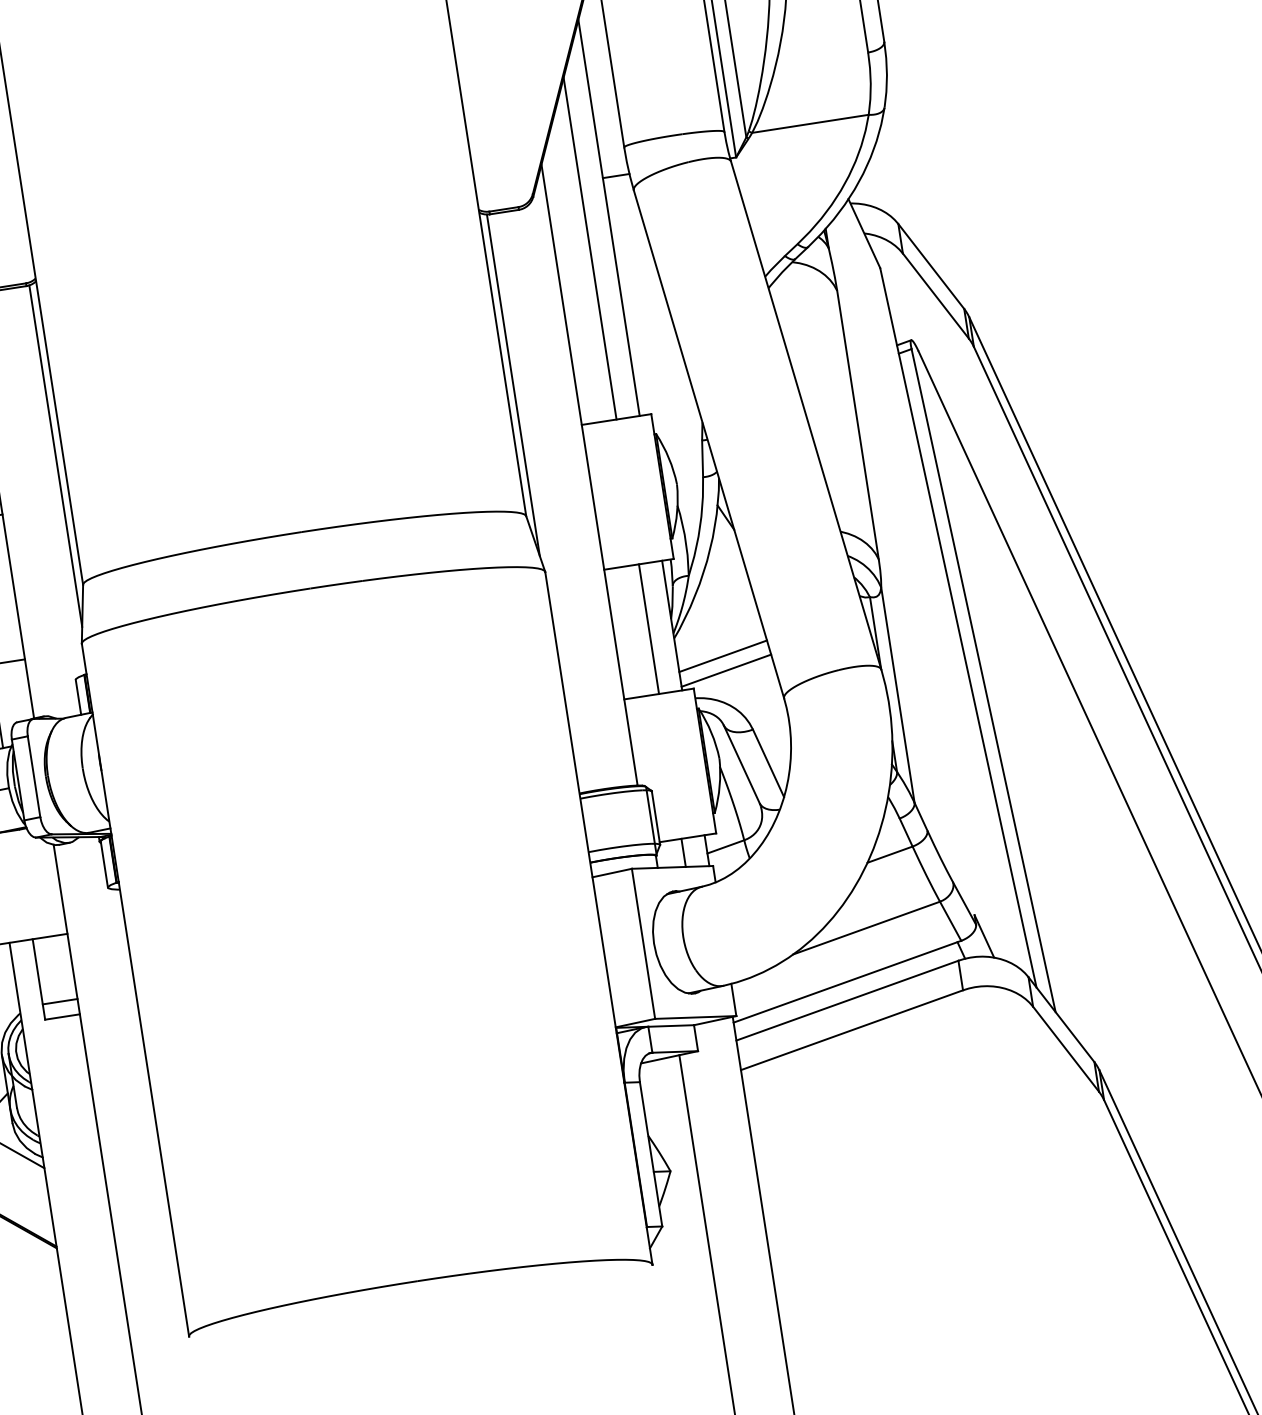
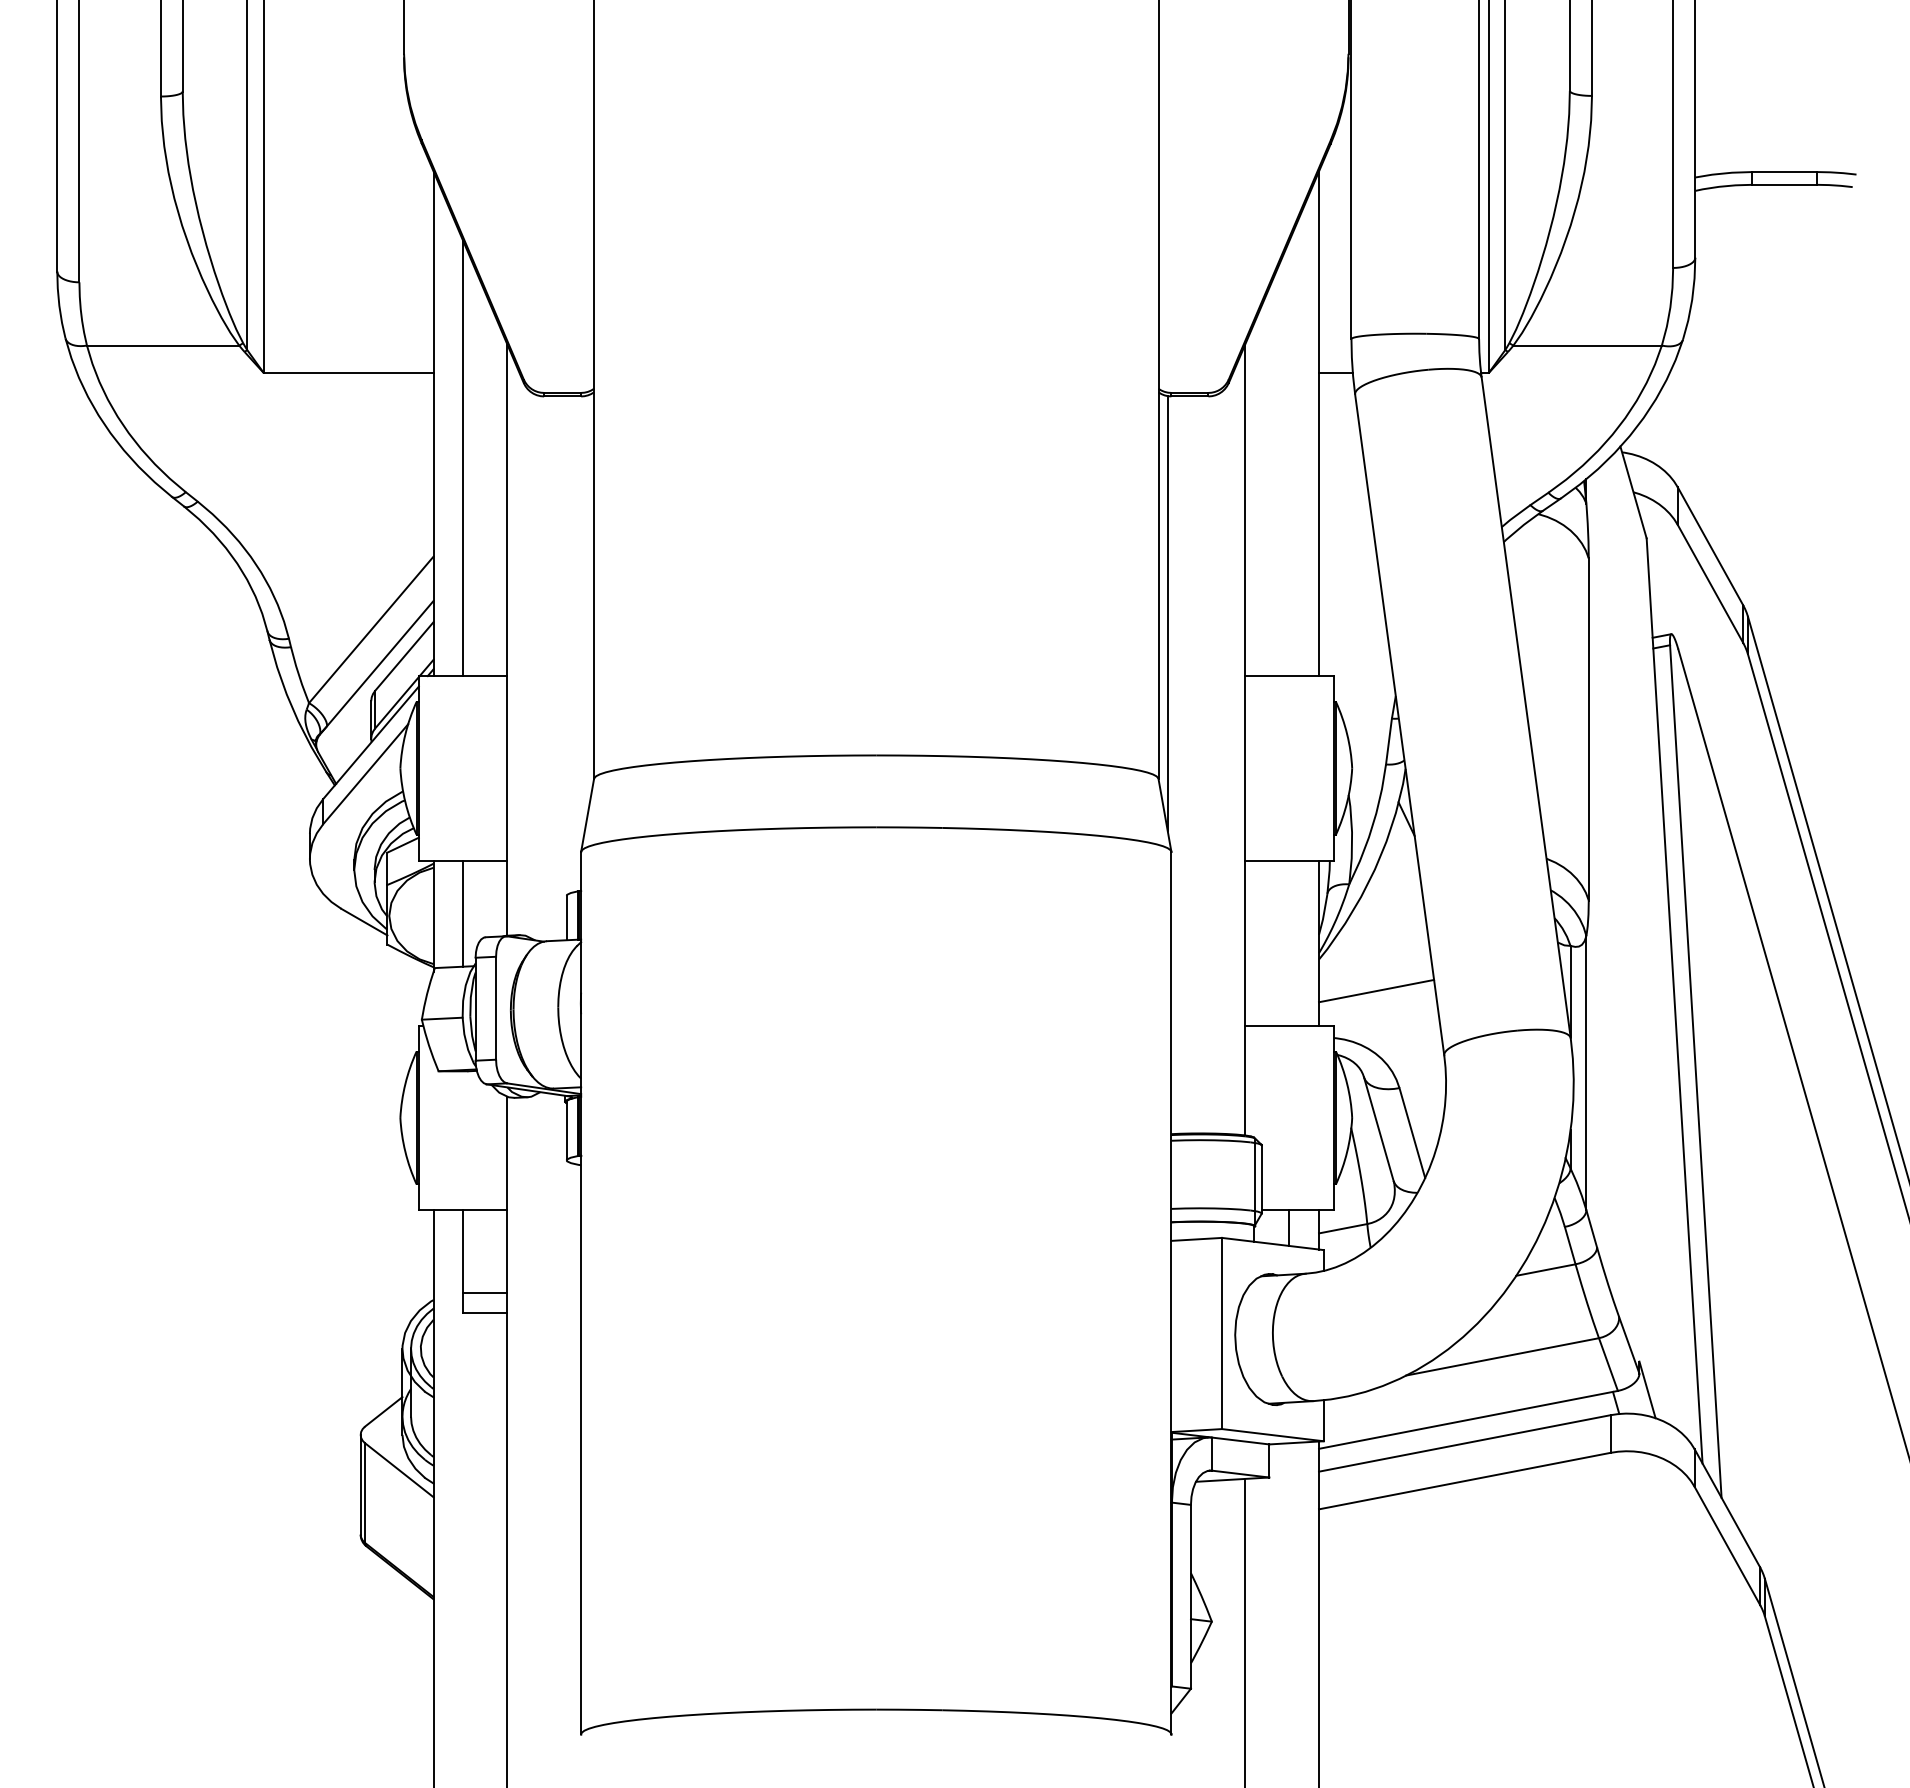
line: (590, 248) -> (1289, 458), removed
line: (55, 456) -> (584, 613), removed
line: (648, 628) -> (1289, 942), removed
line: (726, 670) -> (1377, 1009), removed

